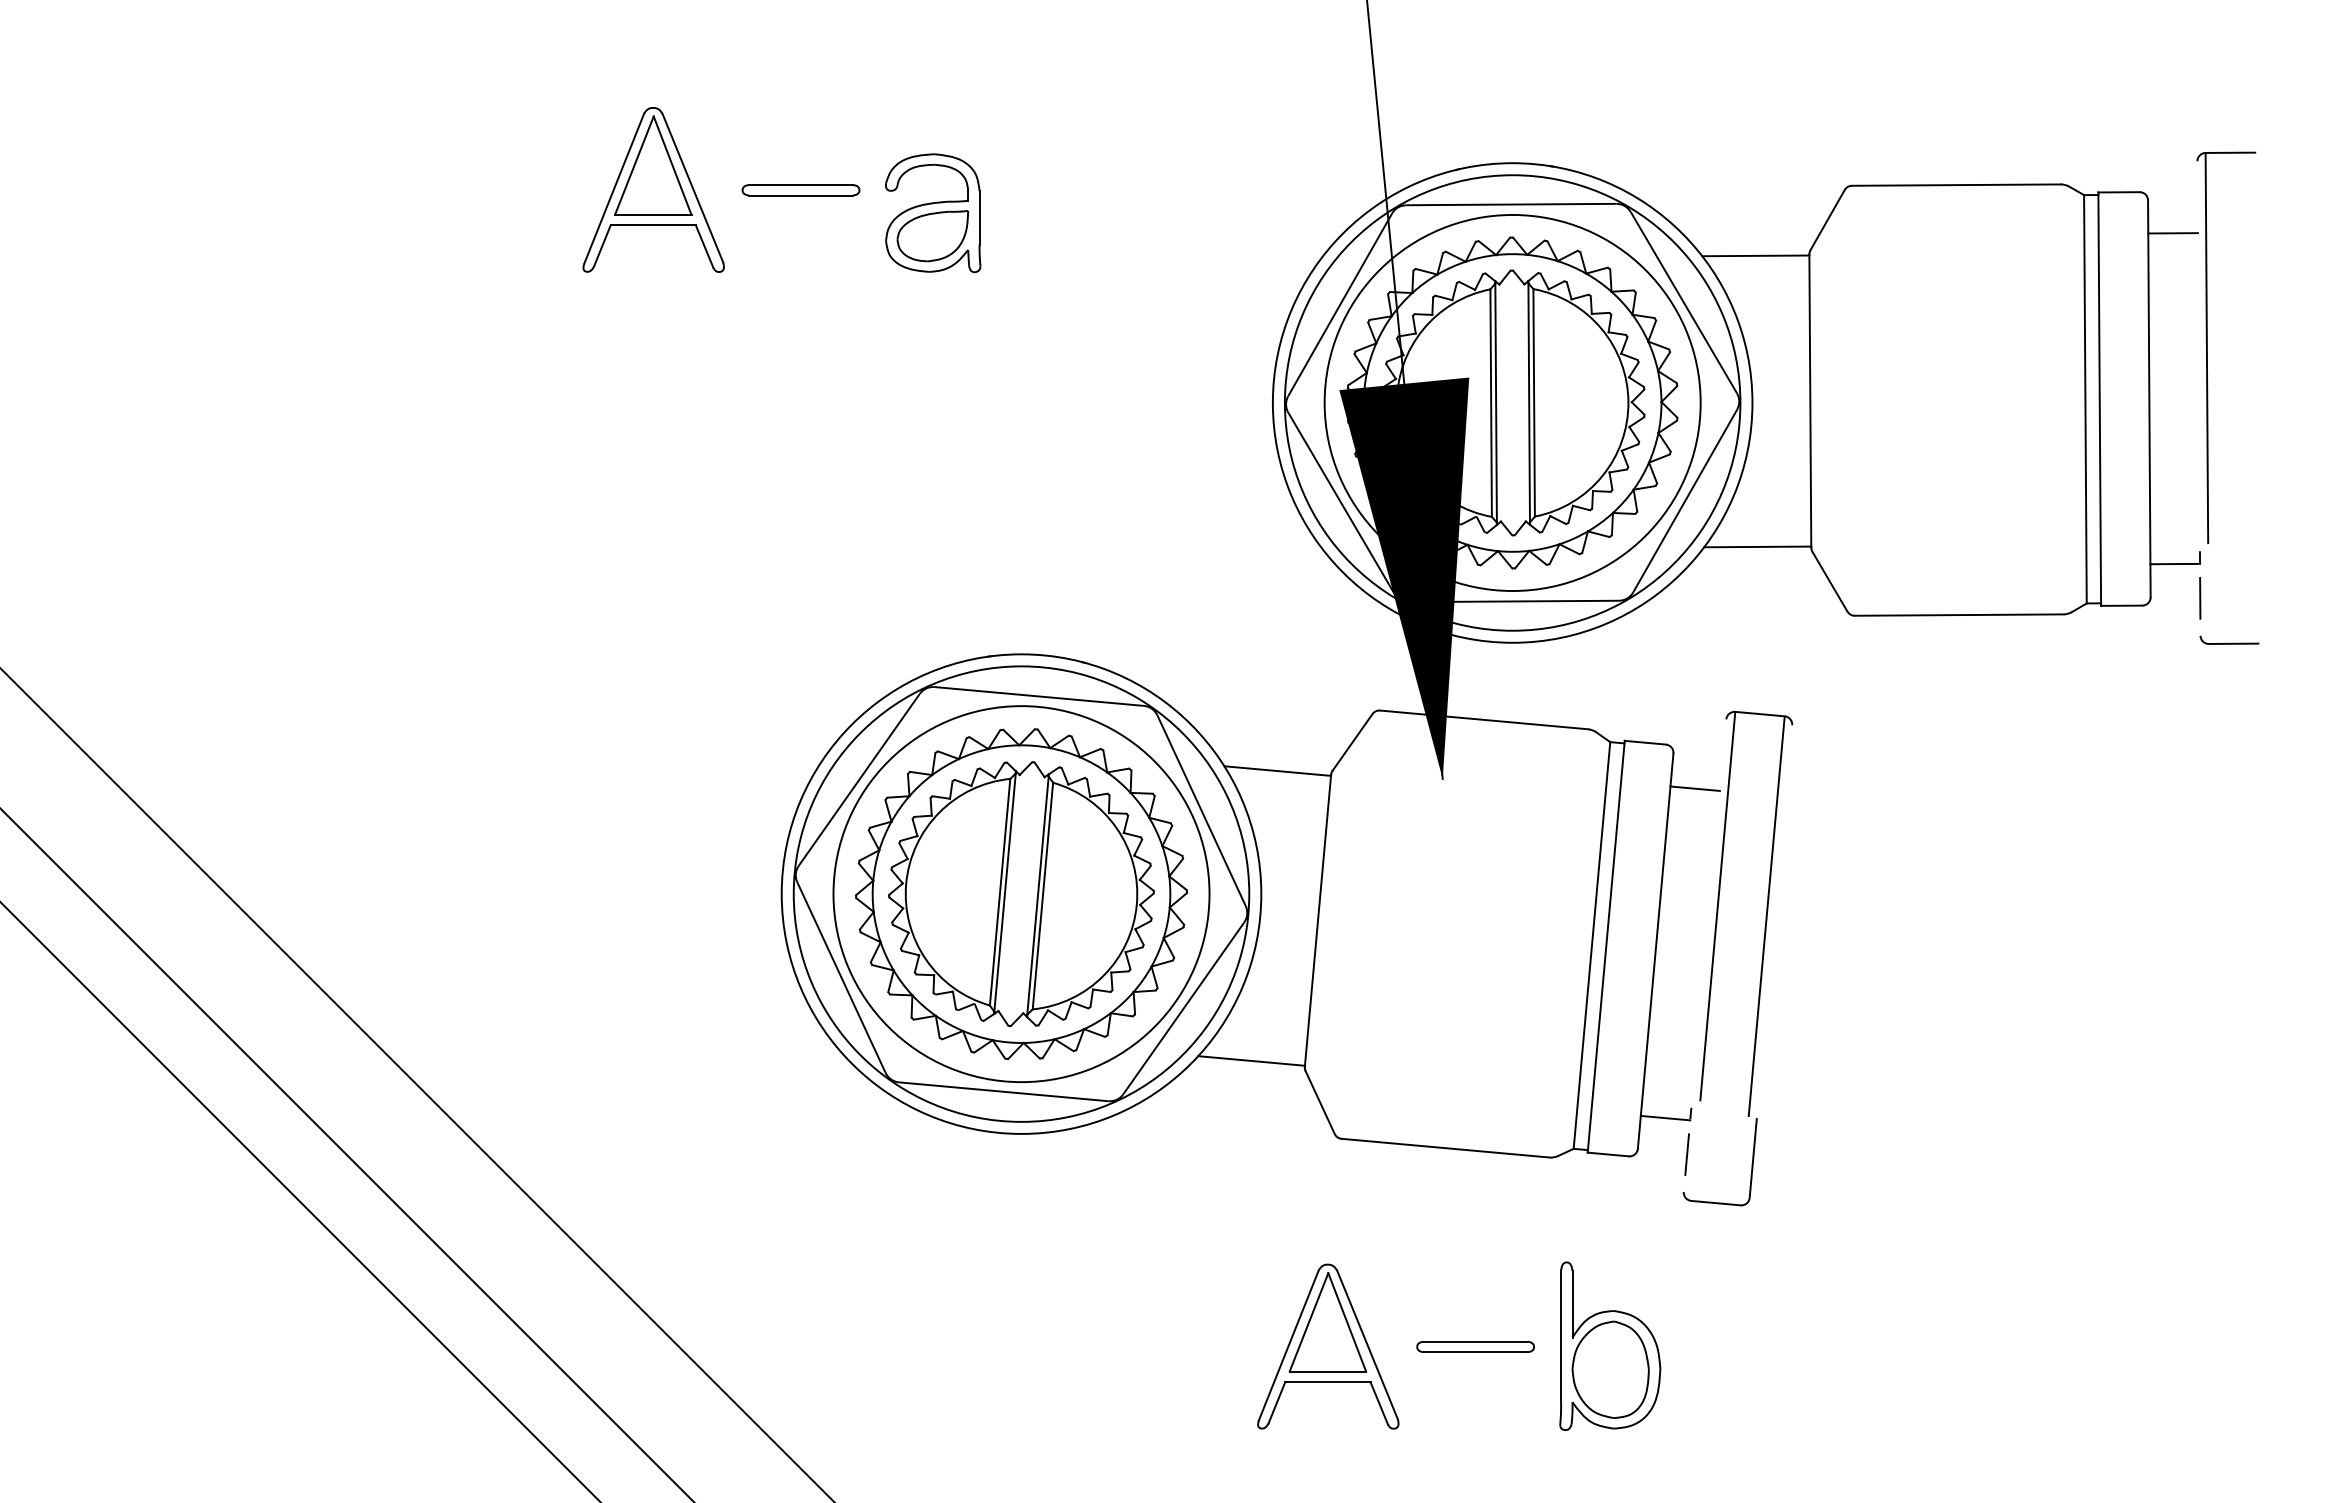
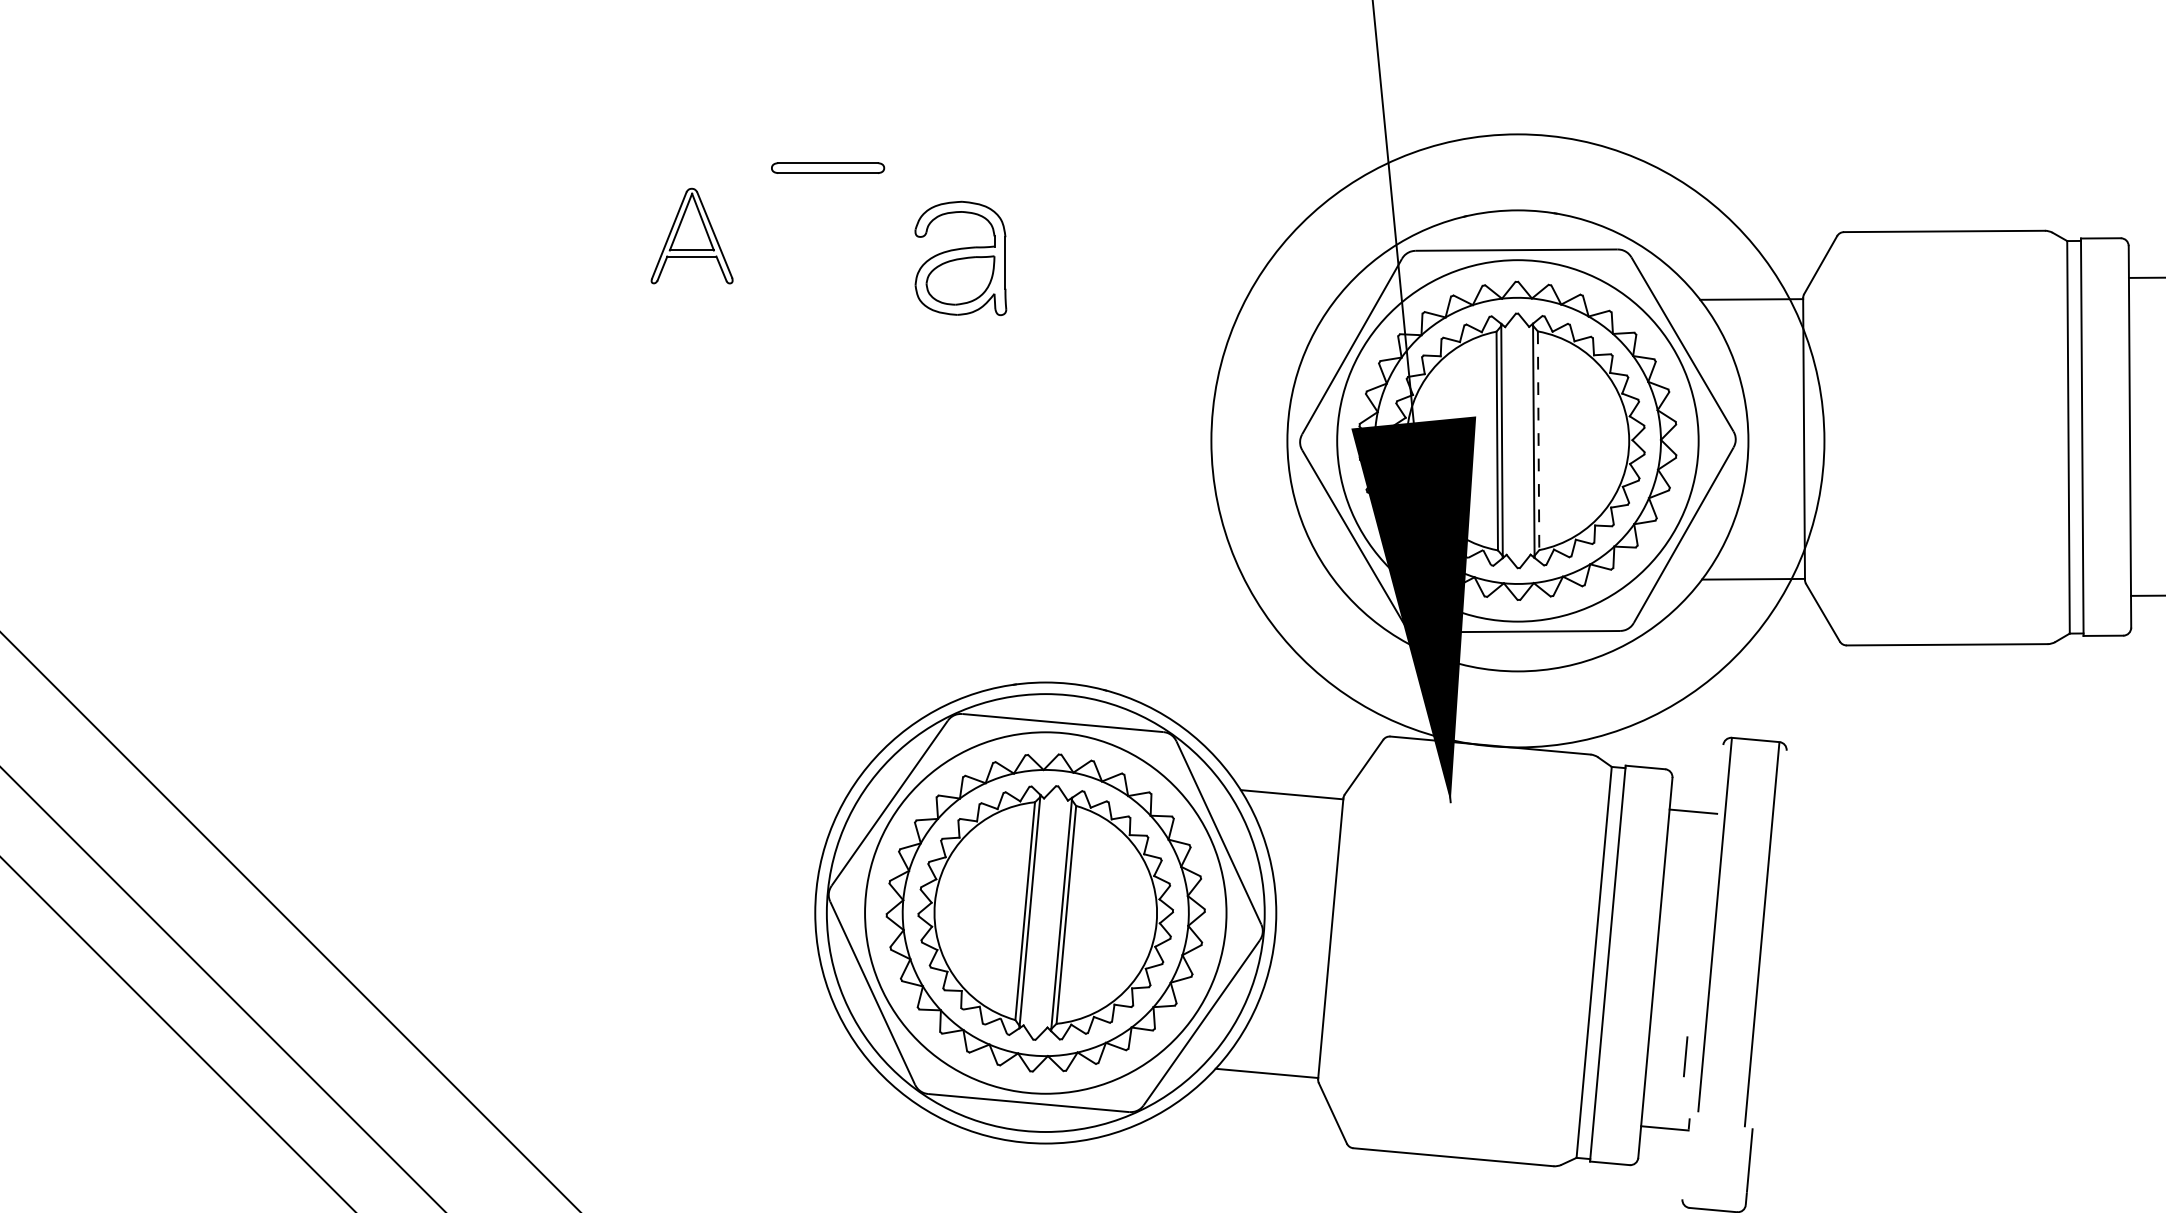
part: (653, 189) -> (692, 235), size x0.6
part: (800, 190) -> (827, 168), moved
circle: (1512, 402) -> (1517, 440), size x1.4
line: (1534, 402) -> (1538, 440), solid -> dashed
line: (1686, 1154) -> (1685, 1056), moved

